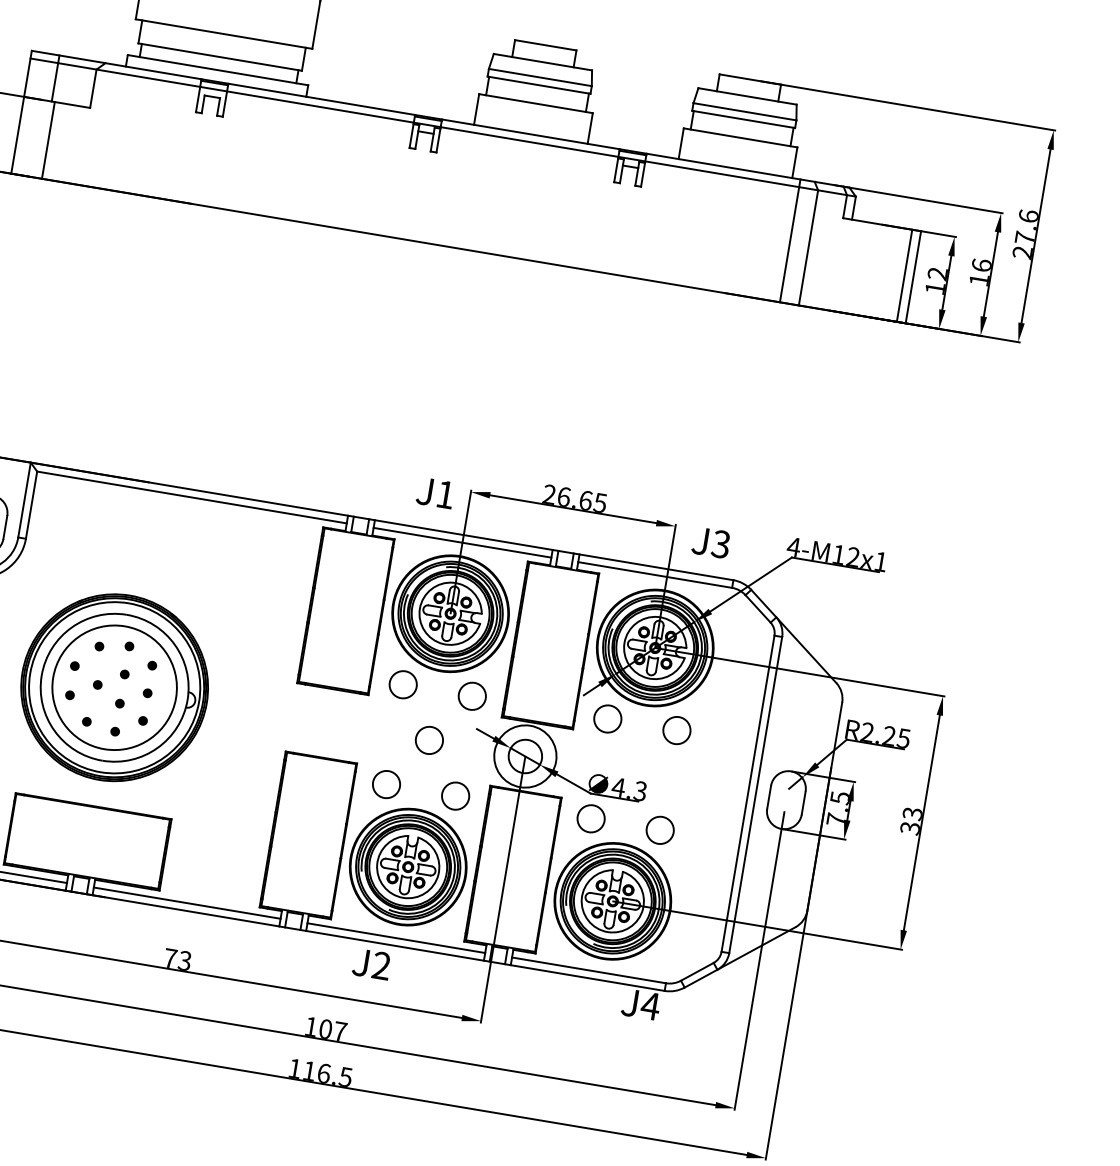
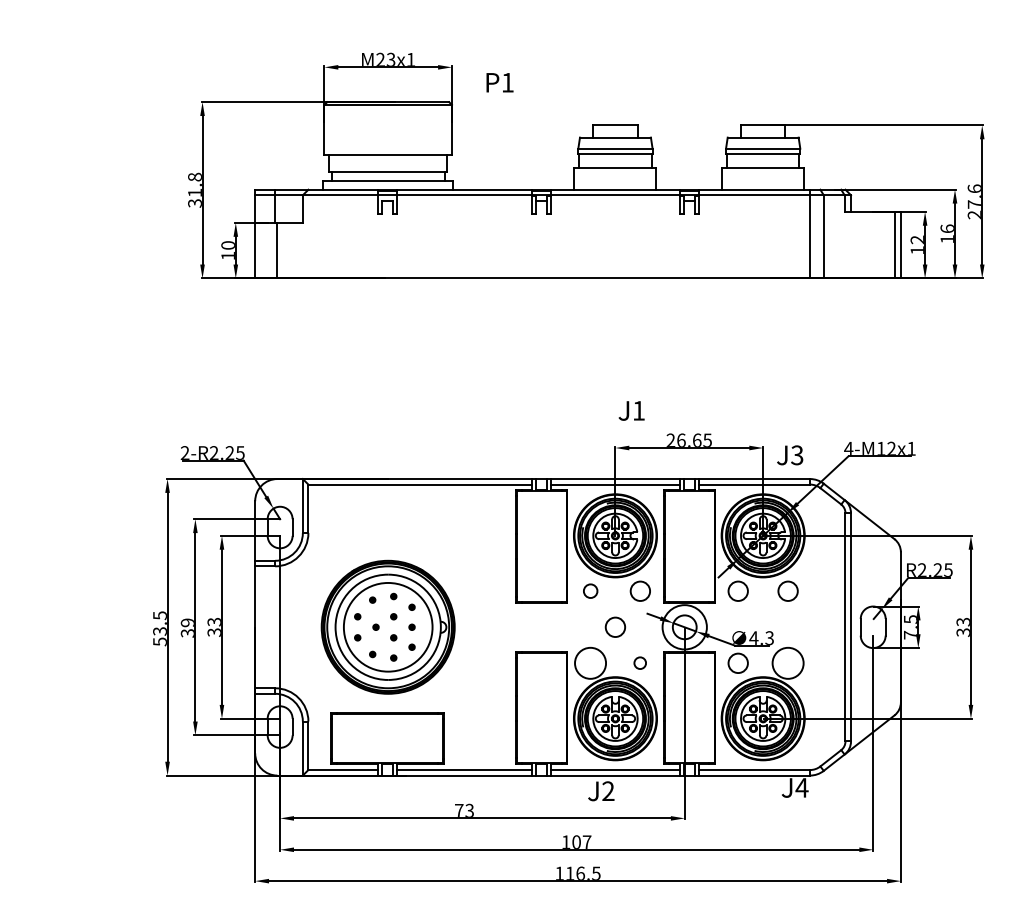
text: (435, 492) -> (631, 410), moved
circle: (403, 683) -> (590, 590), size x0.7
circle: (386, 784) -> (590, 663), size x1.6
circle: (454, 794) -> (639, 662), size x0.6
circle: (659, 830) -> (787, 663), size x1.6

